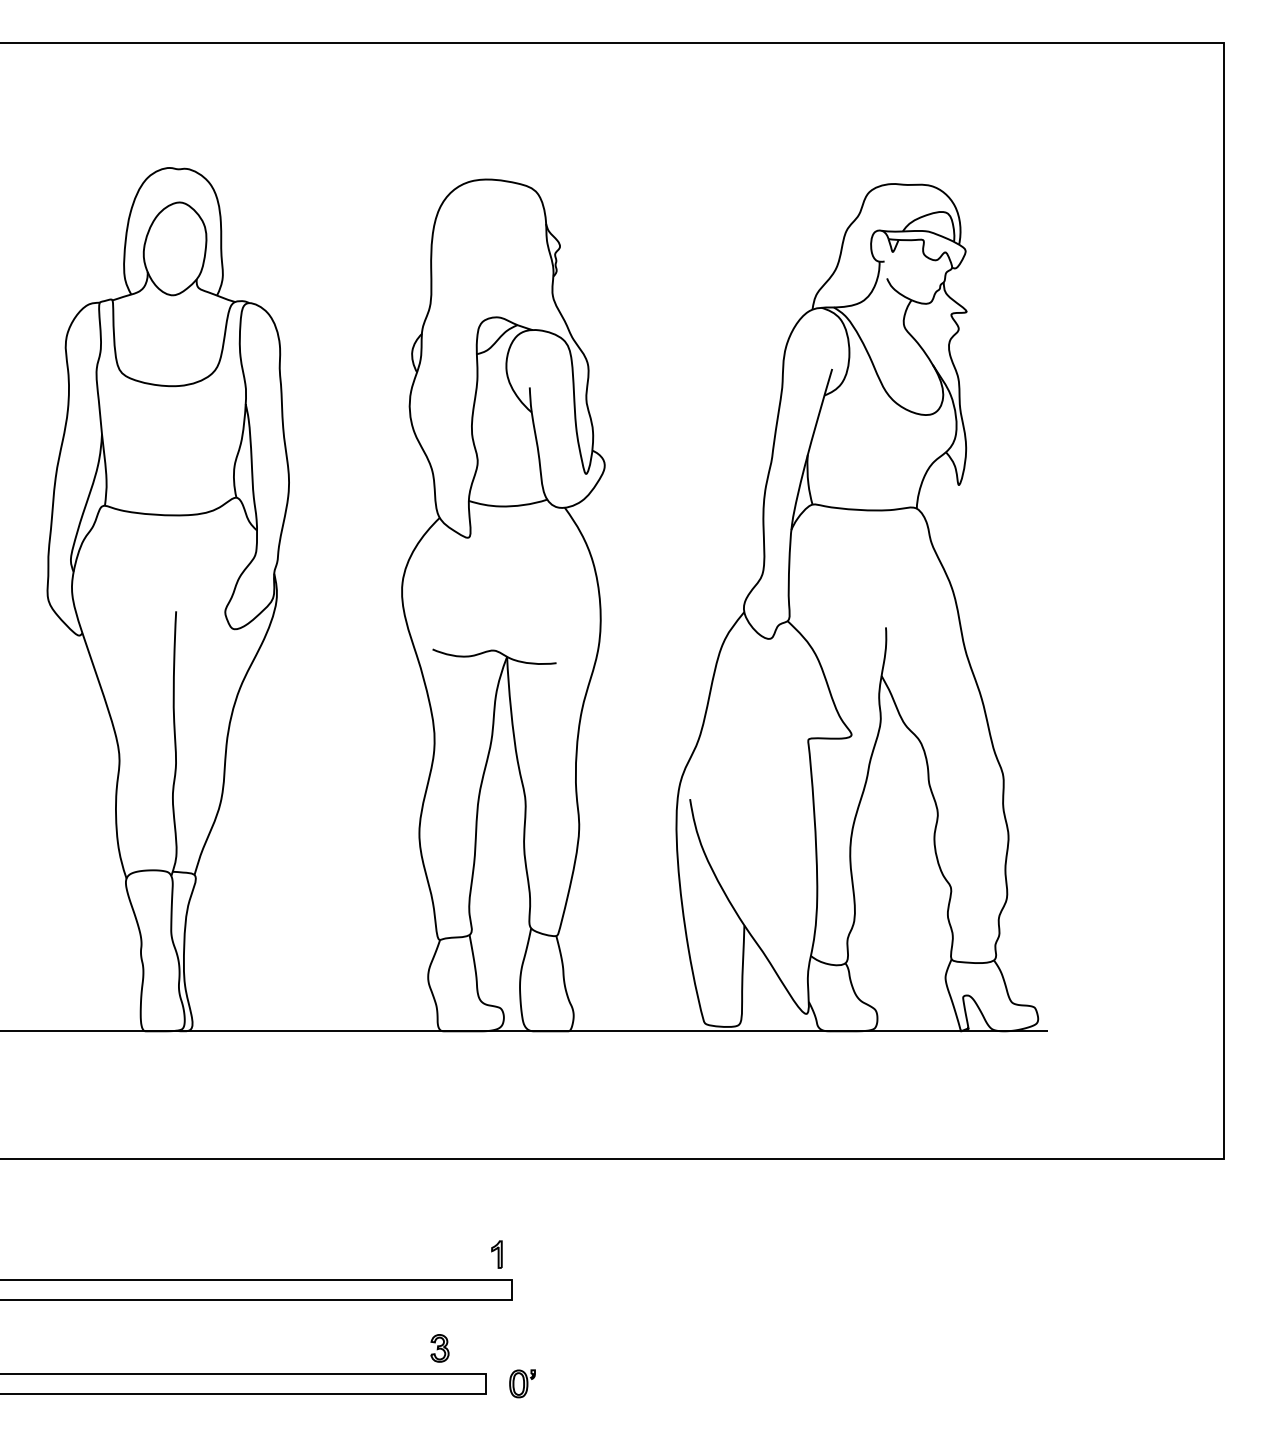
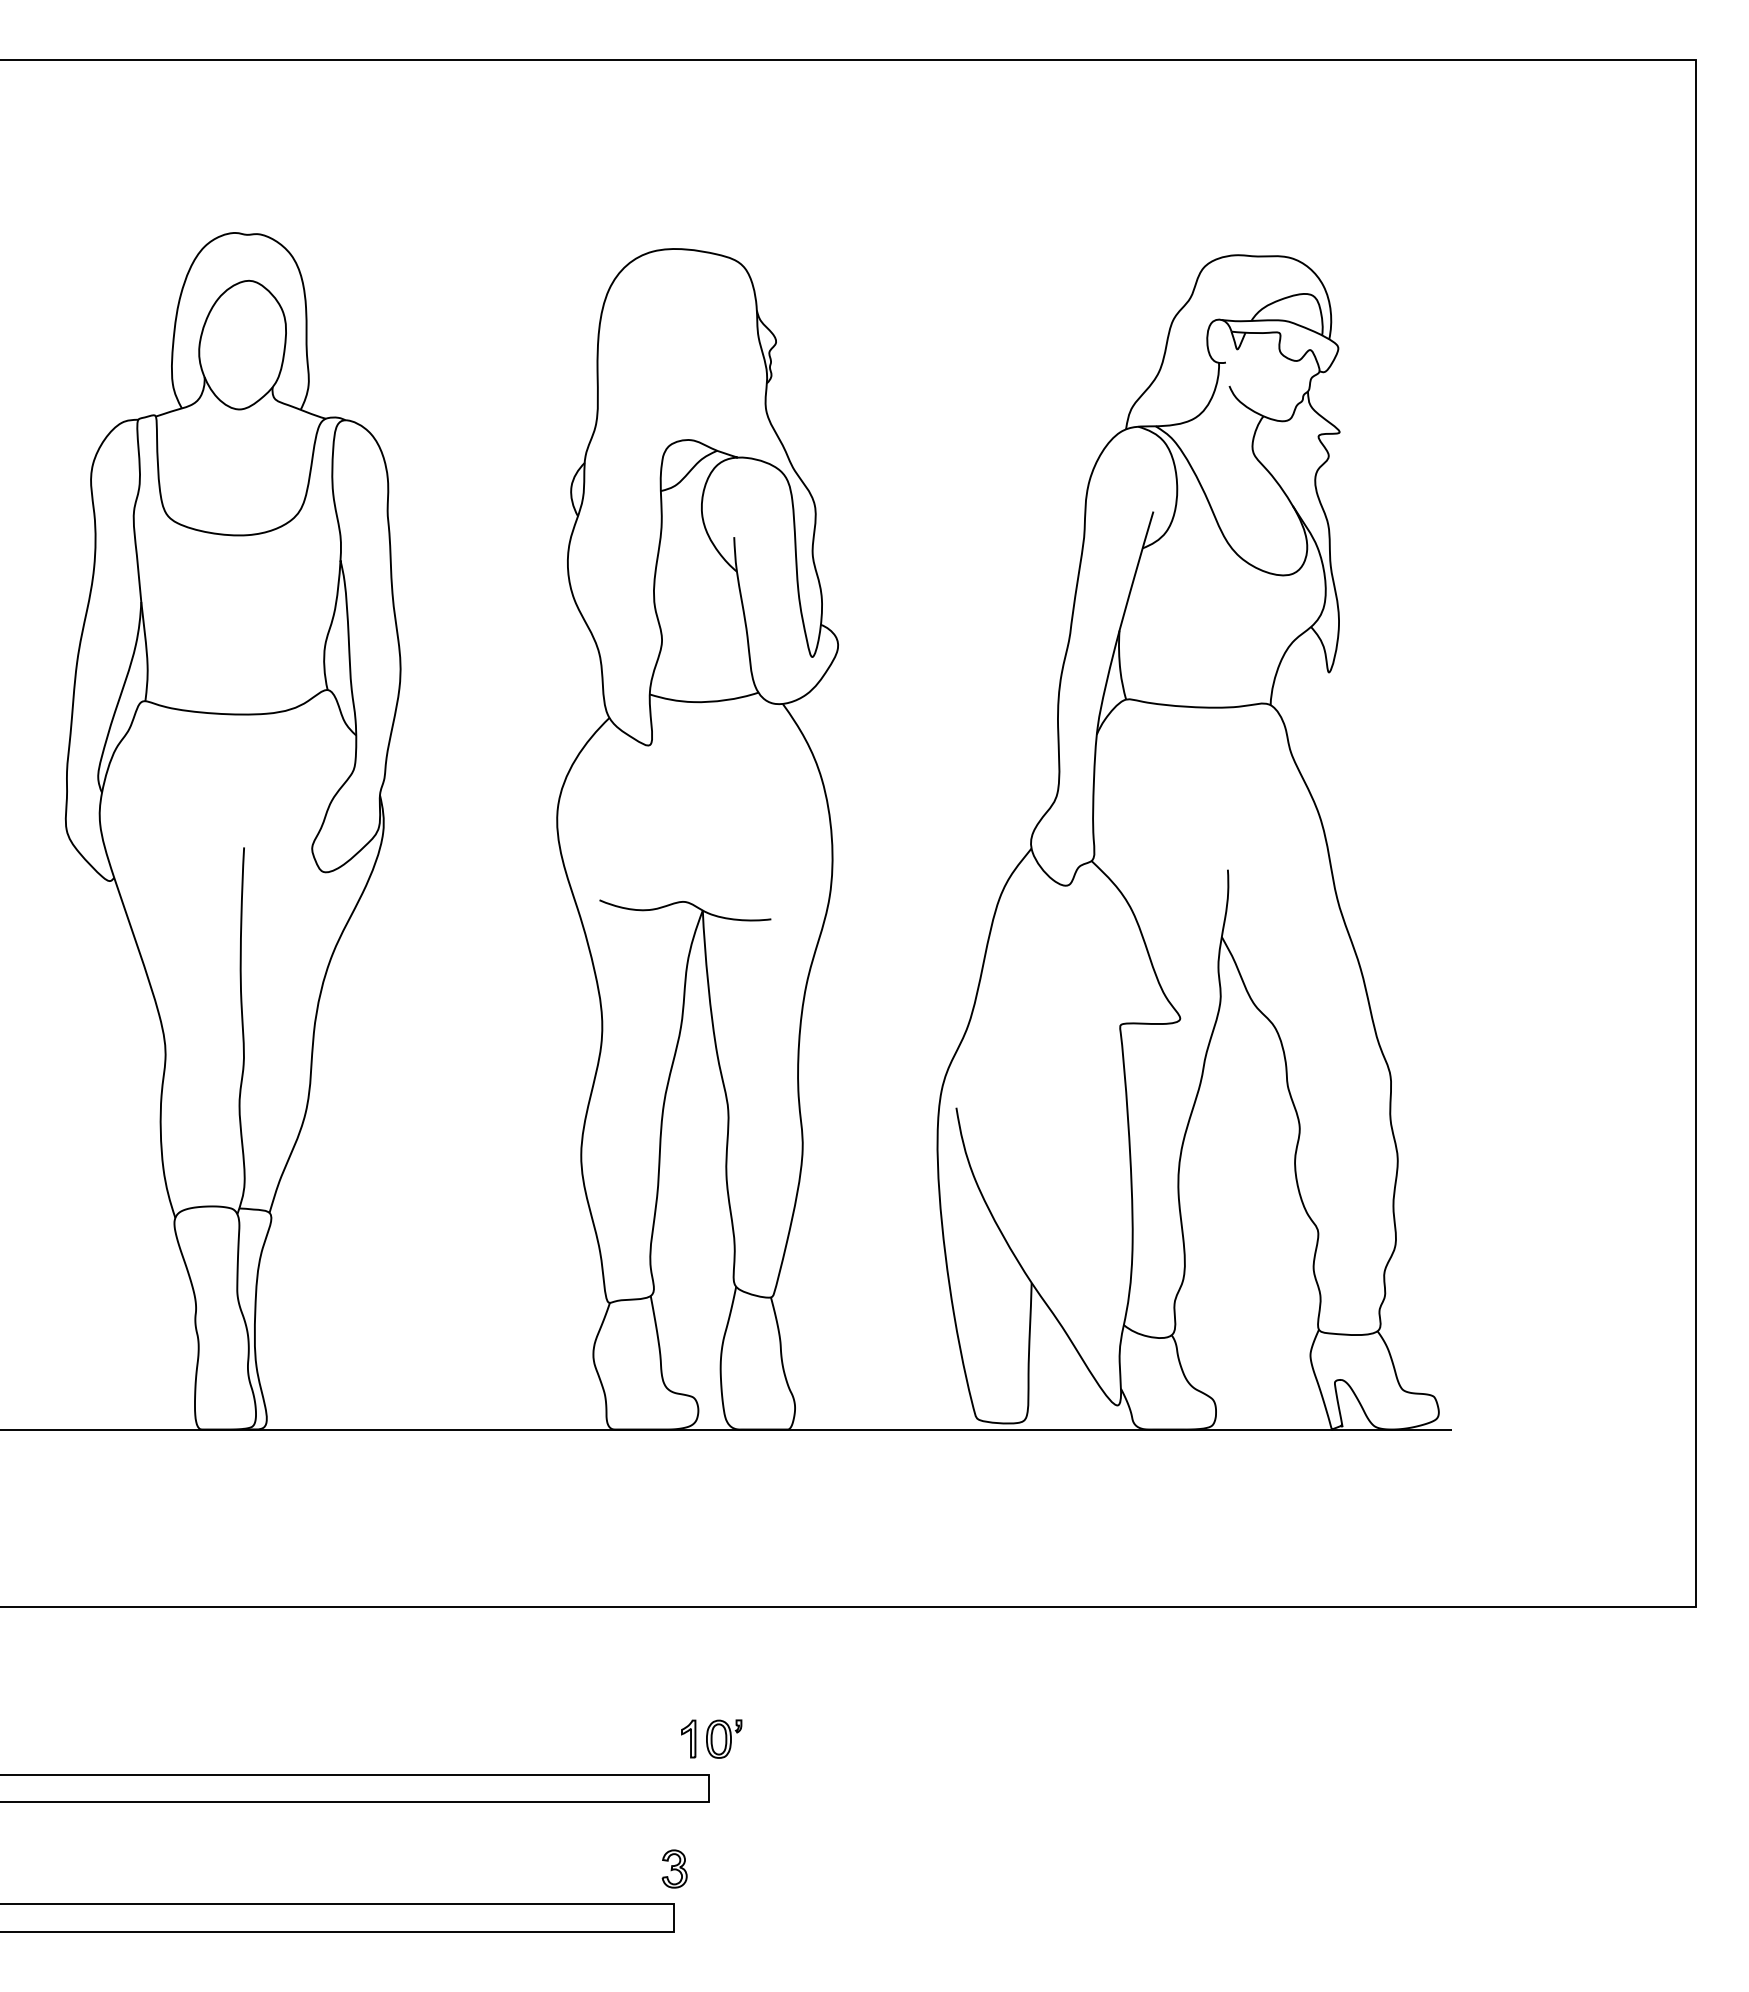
part: (439, 1348) -> (674, 1868), moved
part: (522, 1383) -> (724, 1738), moved

